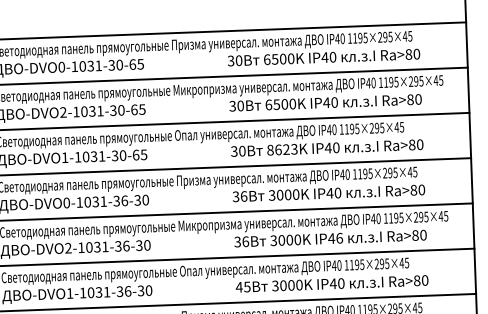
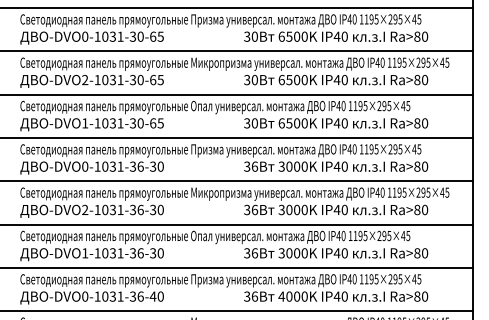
text: (281, 149) -> (292, 123), 8623K -> 6500K
text: (339, 237) -> (344, 209), IP46 -> IP40
text: (242, 287) -> (250, 253), 45 -> 36

